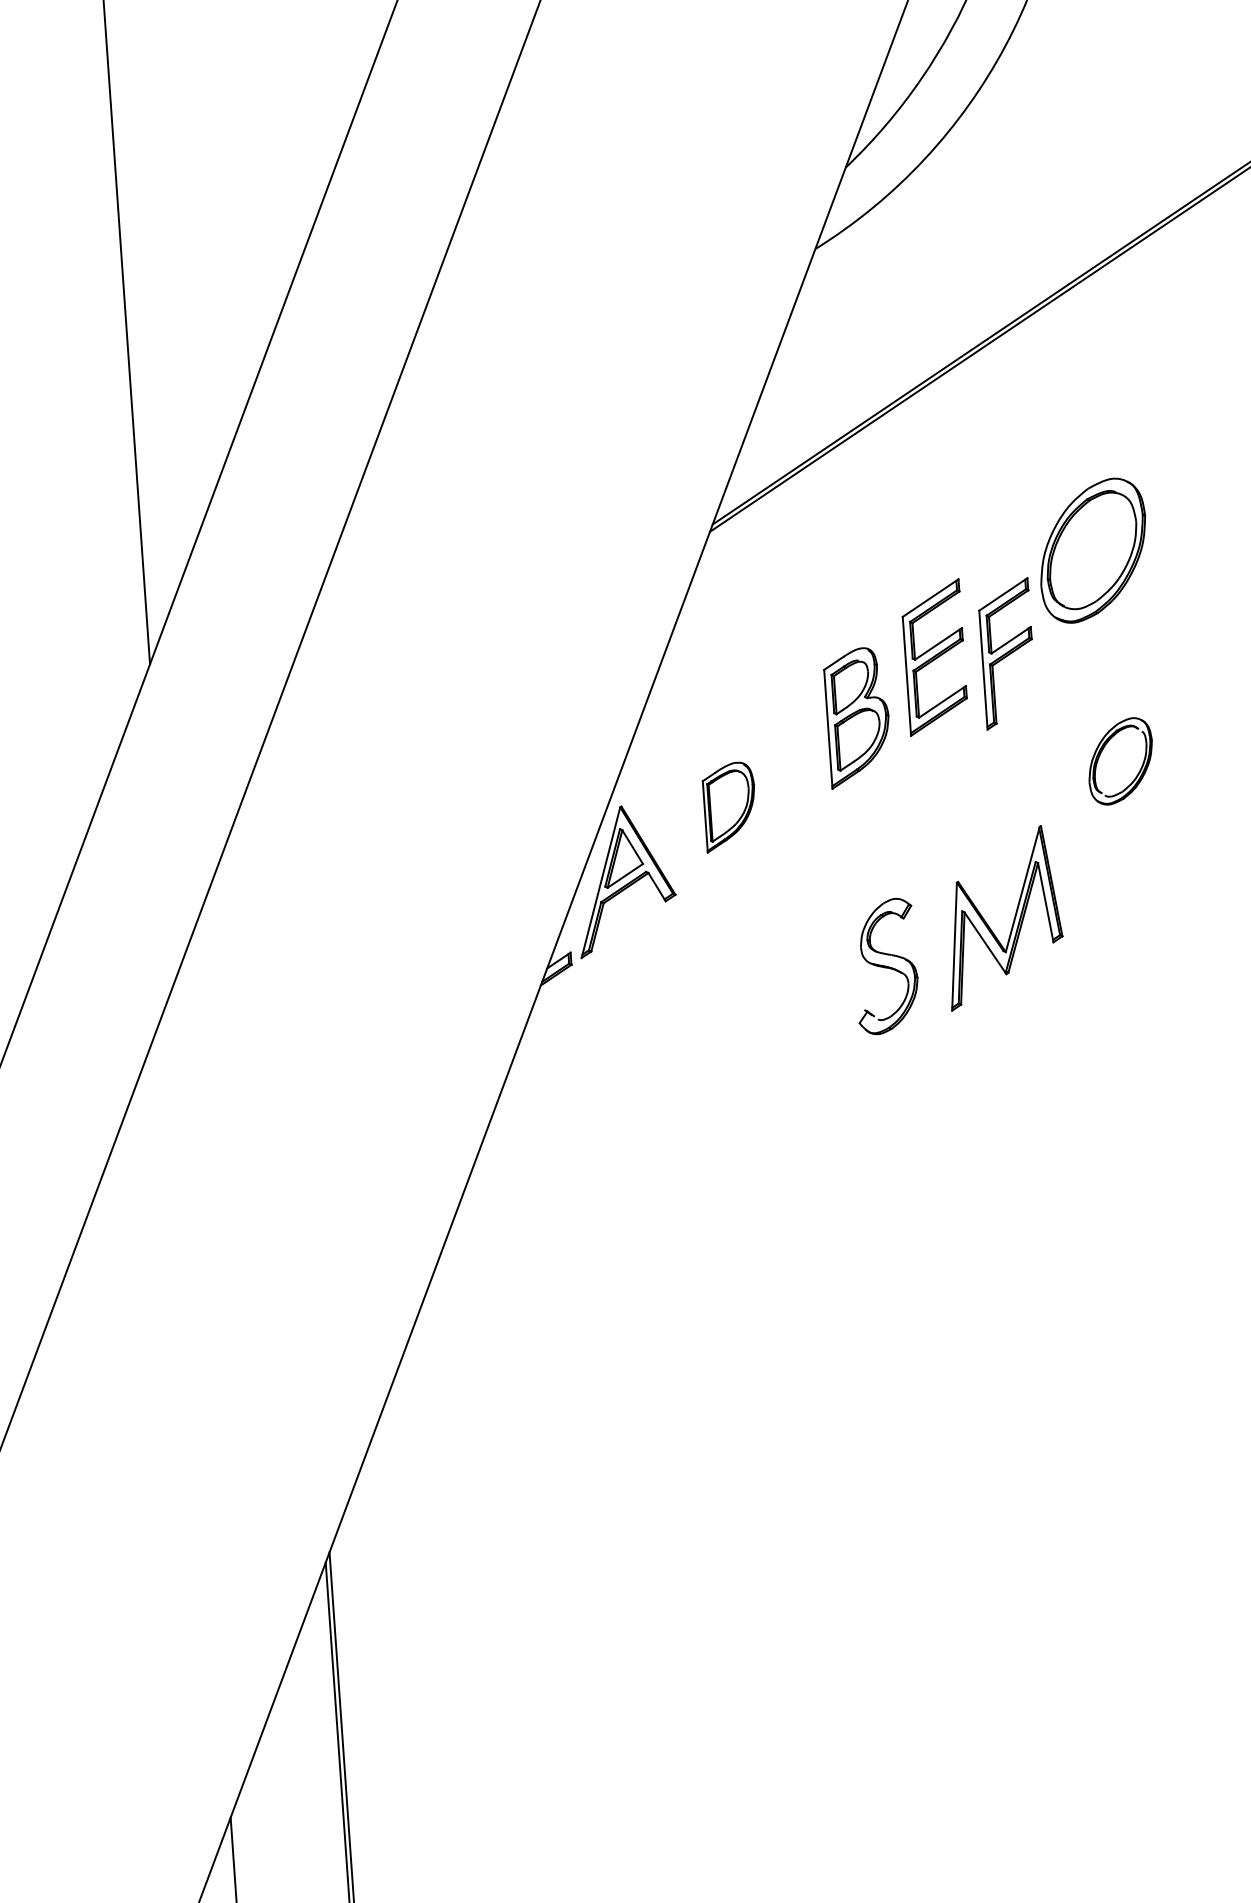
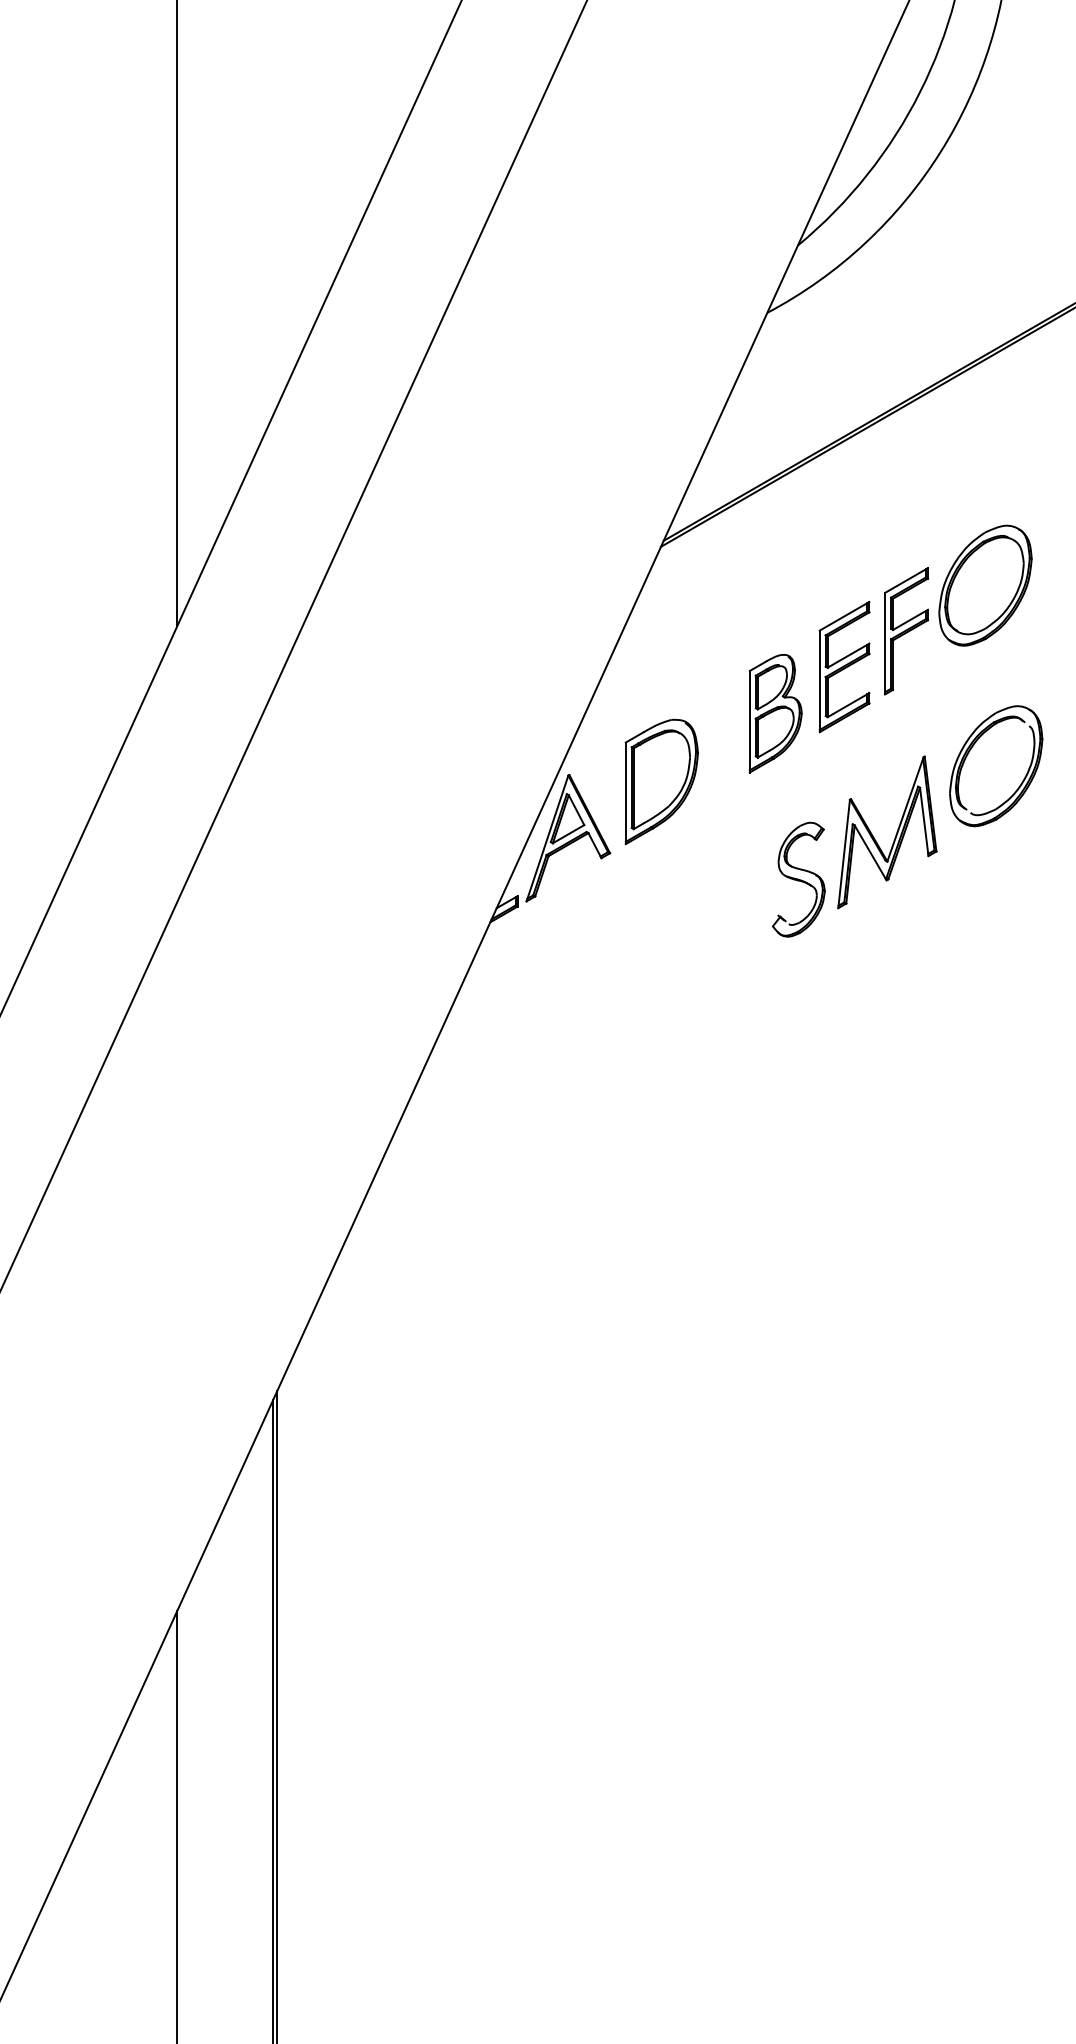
part: (1007, 654) -> (906, 631), moved
part: (1120, 761) -> (996, 766), size x1.67
part: (729, 806) -> (661, 781), size x1.67
part: (1013, 919) -> (895, 834), moved
part: (885, 966) -> (798, 879), moved

